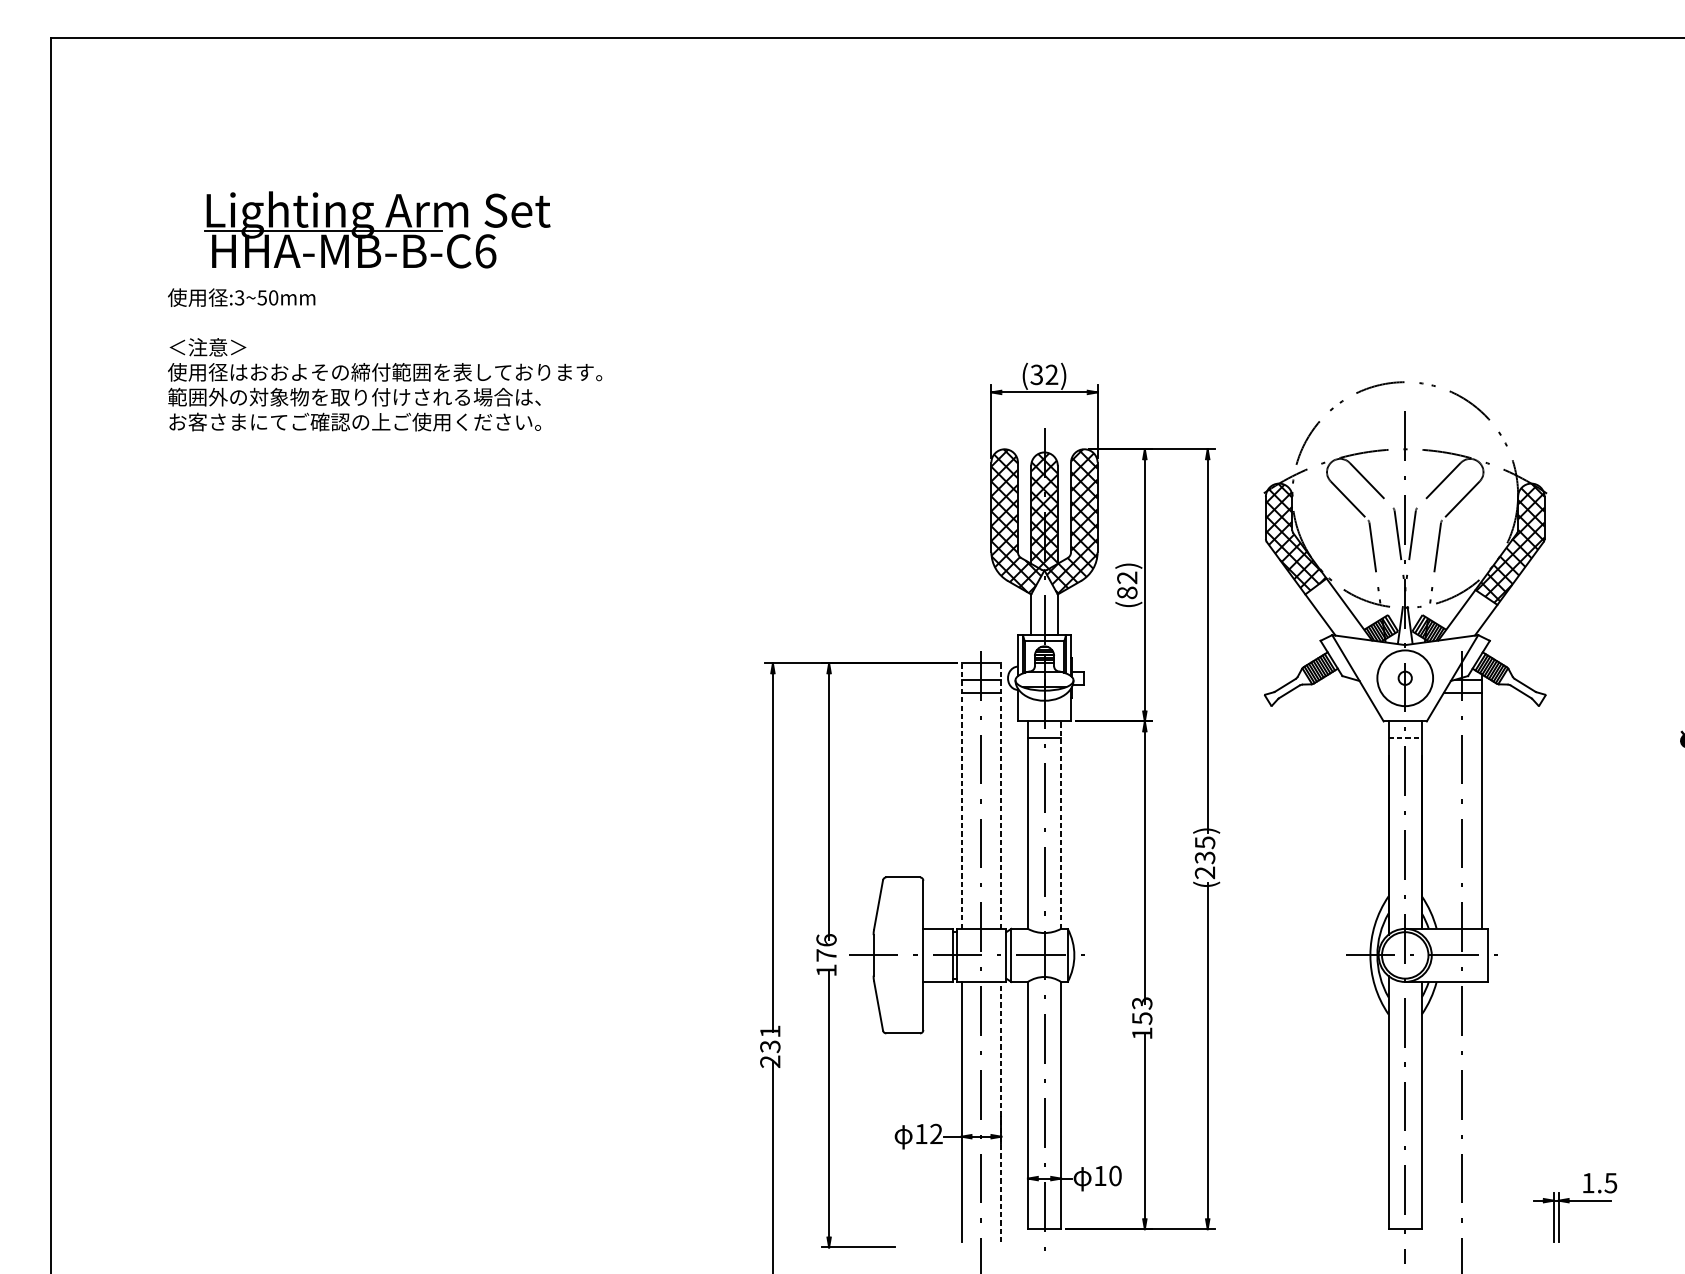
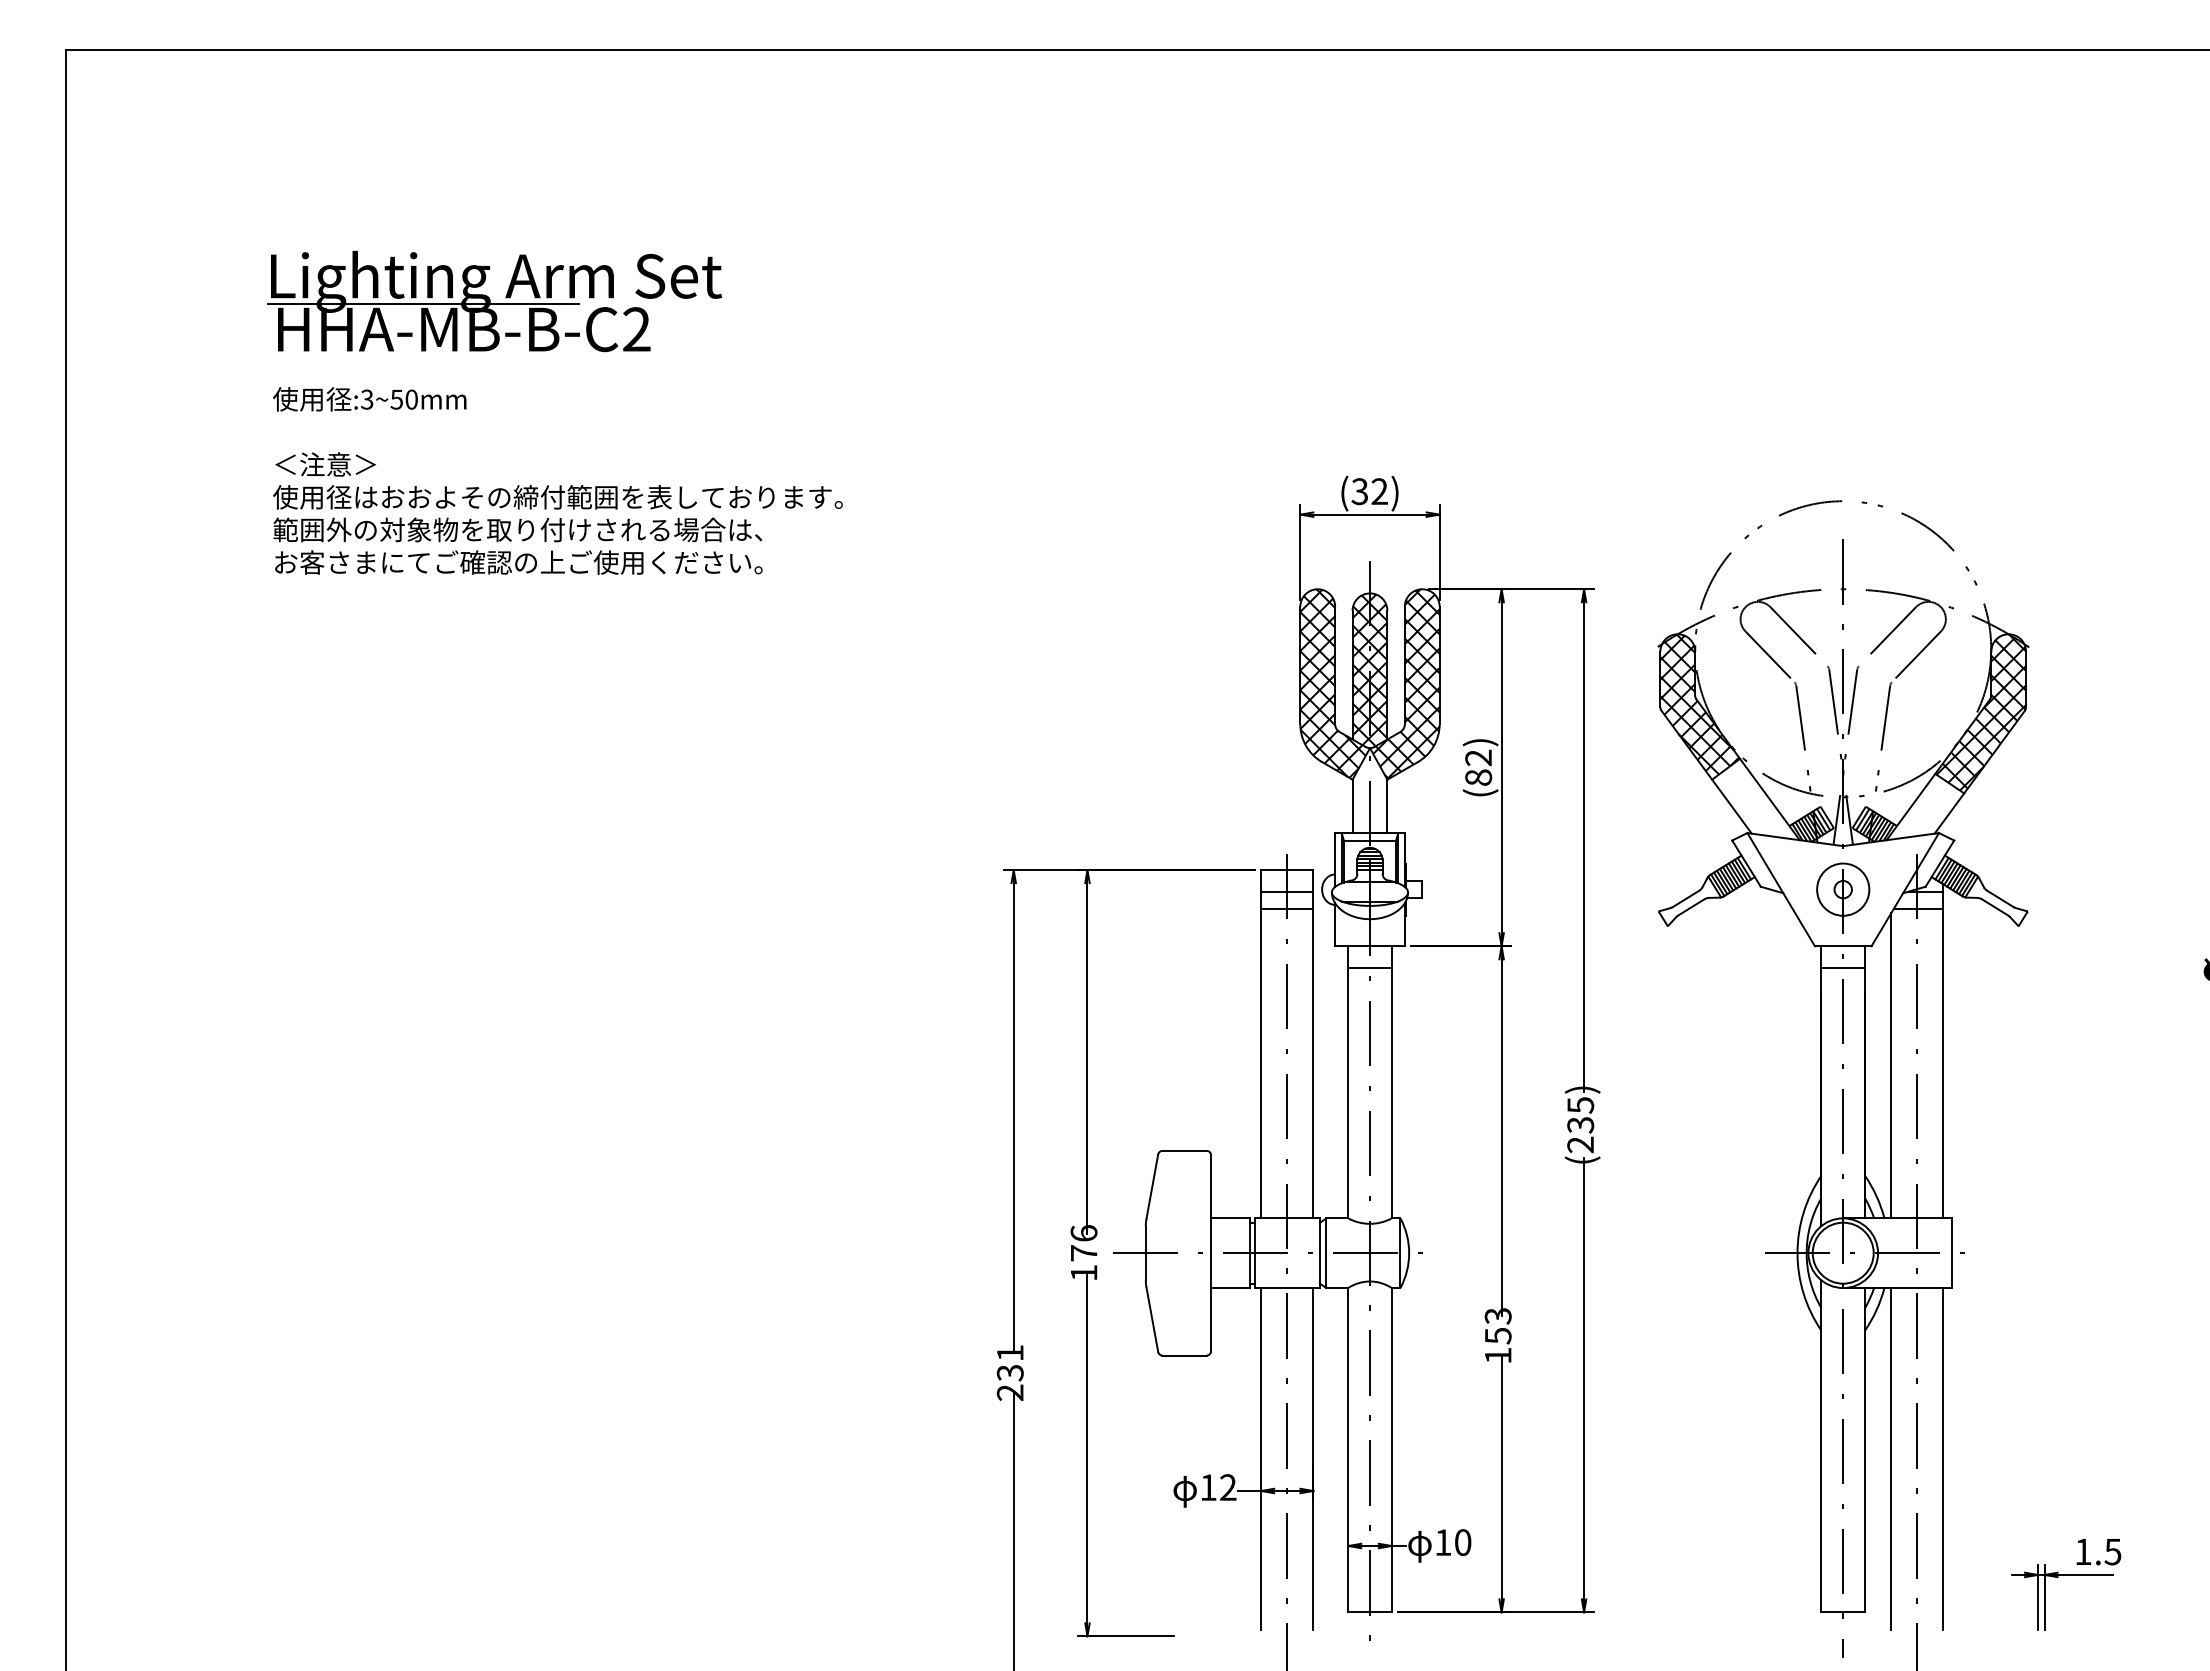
text: (485, 251) -> (636, 329), HHA-MB-B-C6 -> HHA-MB-B-C2
text: (384, 359) -> (557, 480), moved
circle: (1405, 678) -> (1843, 889), size x0.71
line: (1405, 738) -> (1843, 968), dashed -> solid
line: (961, 795) -> (1261, 1043), dashed -> solid
line: (1001, 795) -> (1313, 1043), dashed -> solid
line: (1442, 812) -> (1891, 1065), added
line: (1060, 824) -> (1391, 1081), dashed -> solid
line: (1001, 1111) -> (1313, 1458), dashed -> solid
line: (1442, 1111) -> (1891, 1458), added
line: (1481, 1111) -> (1943, 1458), added

